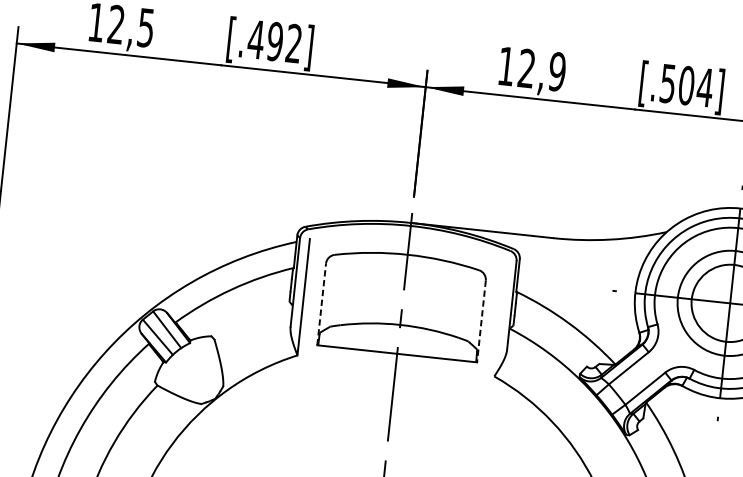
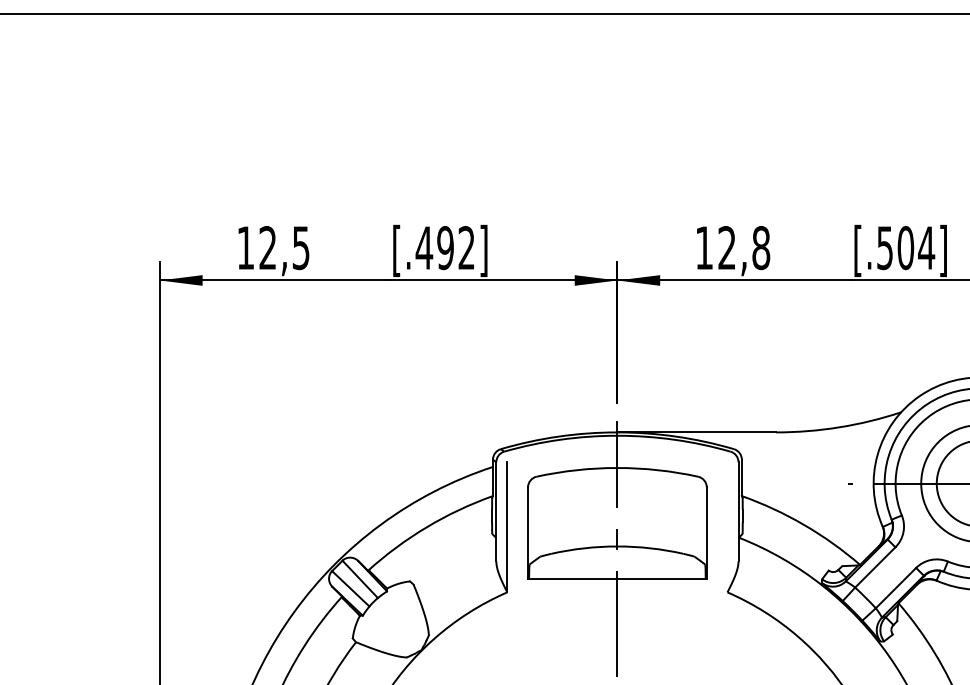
text: (557, 72) -> (761, 248), 12,9 -> 12,8
line: (322, 304) -> (528, 533), dashed -> solid
line: (481, 321) -> (706, 533), dashed -> solid

